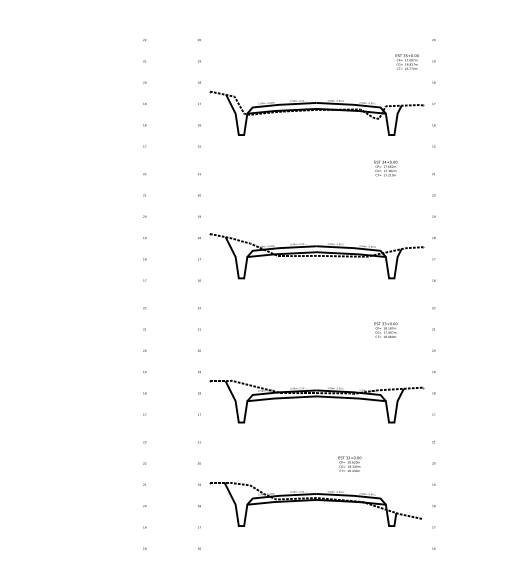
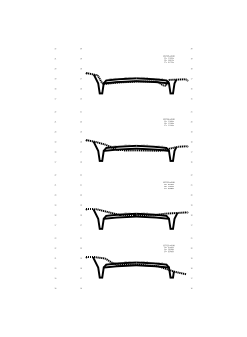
text: (406, 60) -> (168, 58), moved
text: (384, 166) -> (168, 121), moved
text: (348, 464) -> (168, 248), moved

